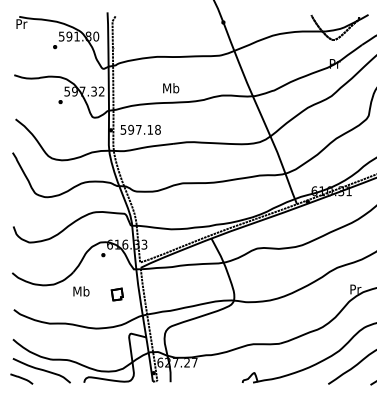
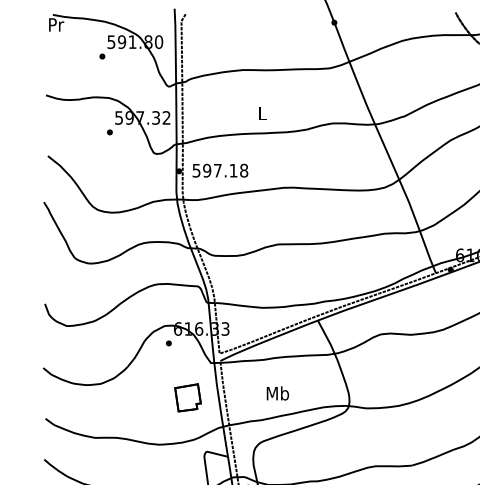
text: (171, 88) -> (262, 113), Mb -> L
text: (81, 291) -> (277, 393), moved
part: (117, 294) -> (188, 397), size x1.67

